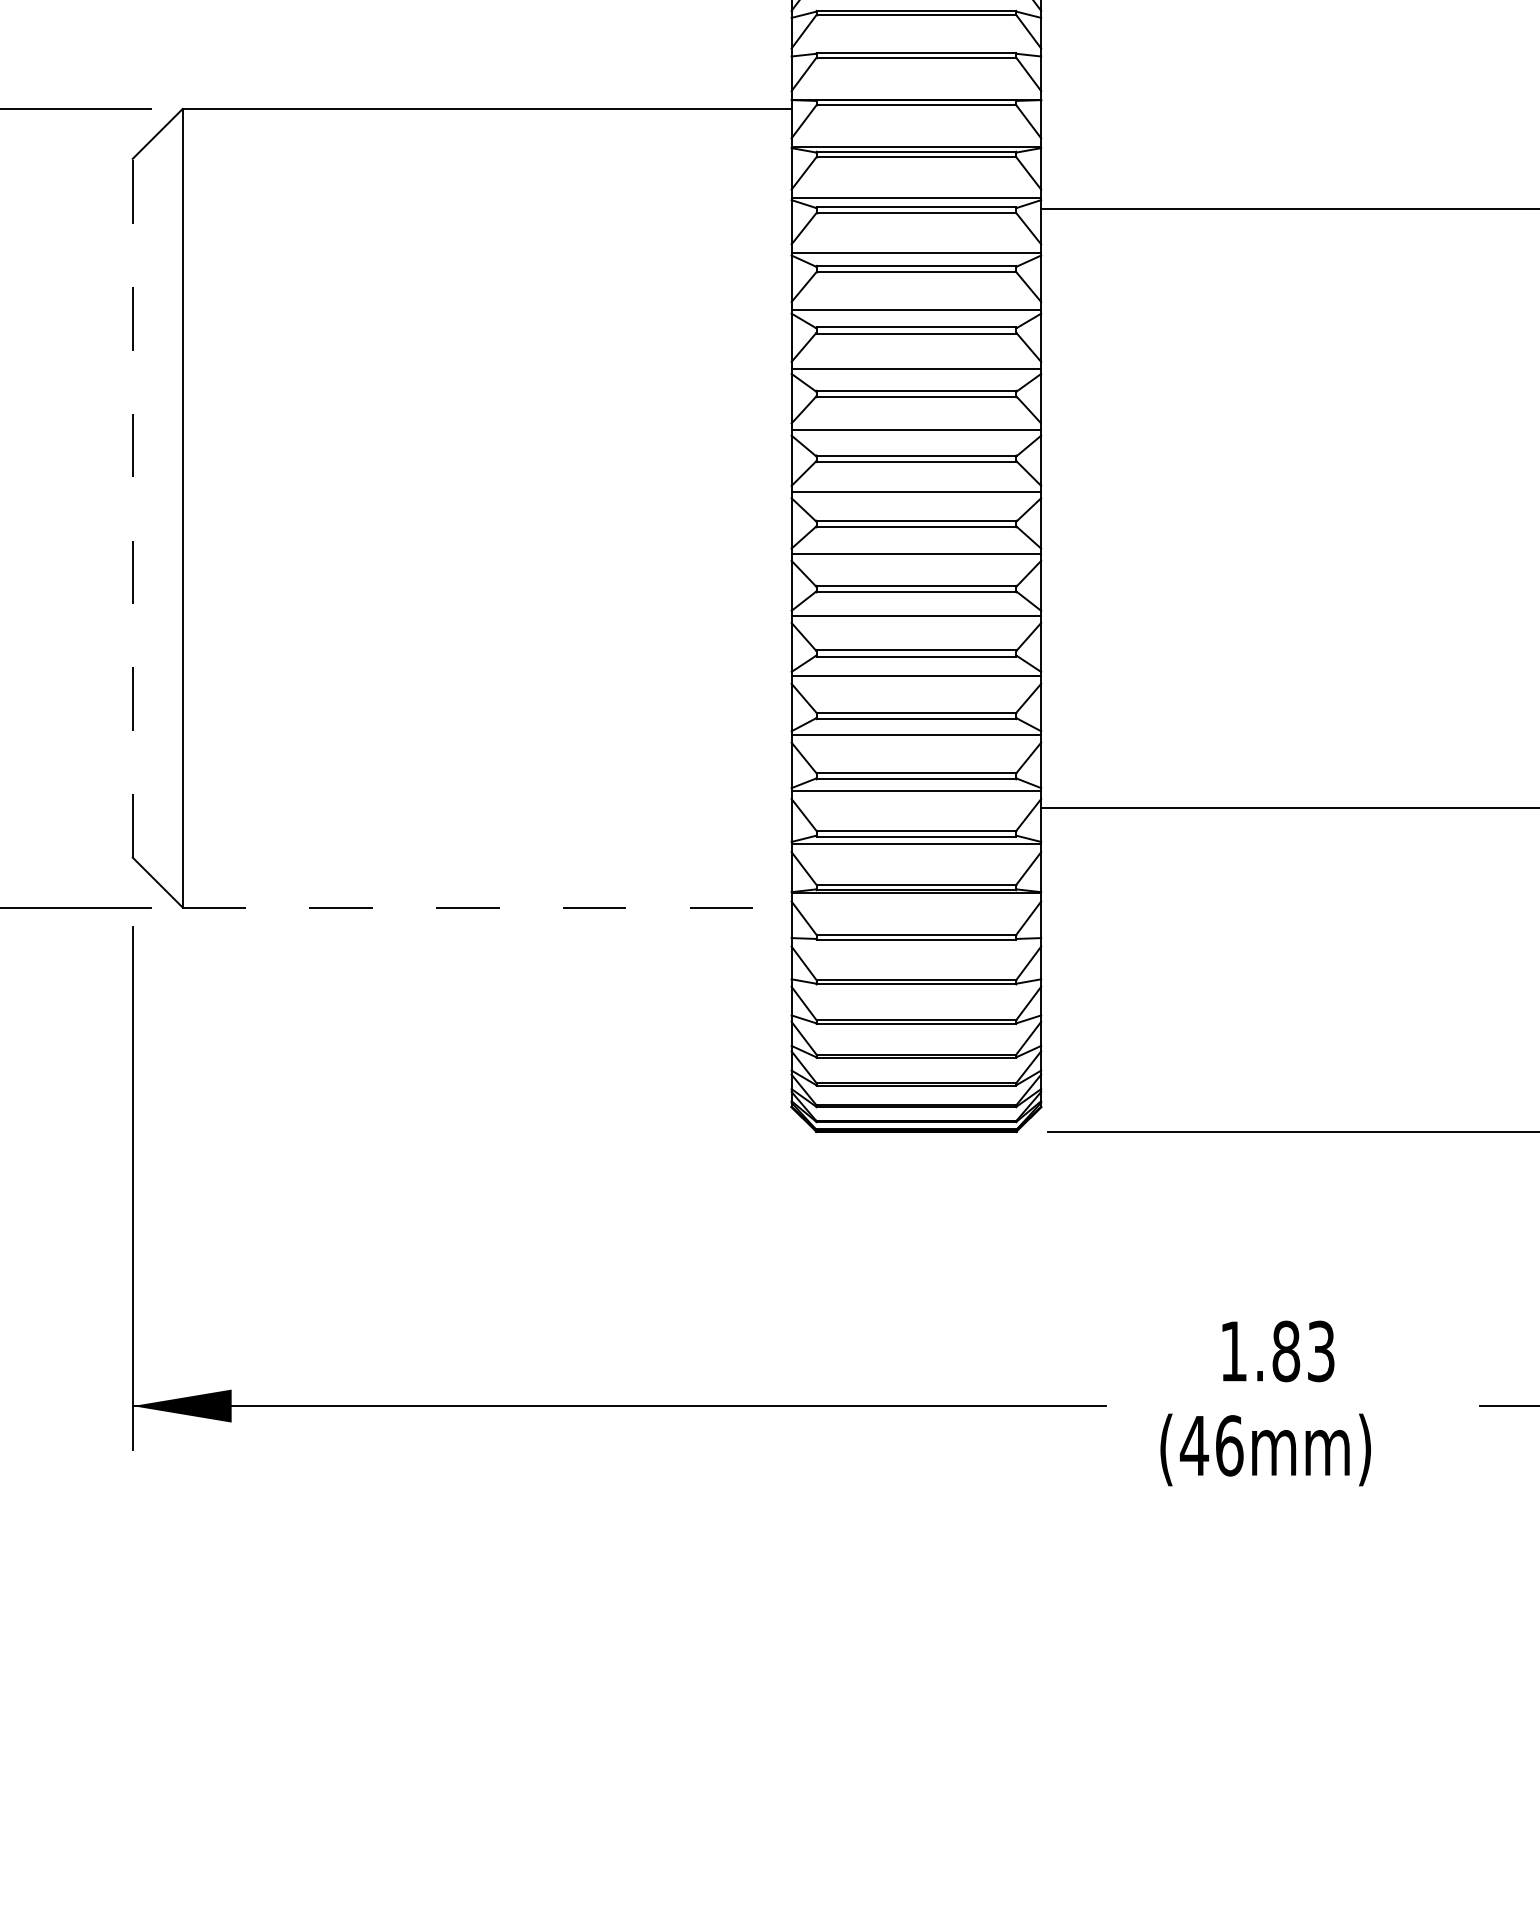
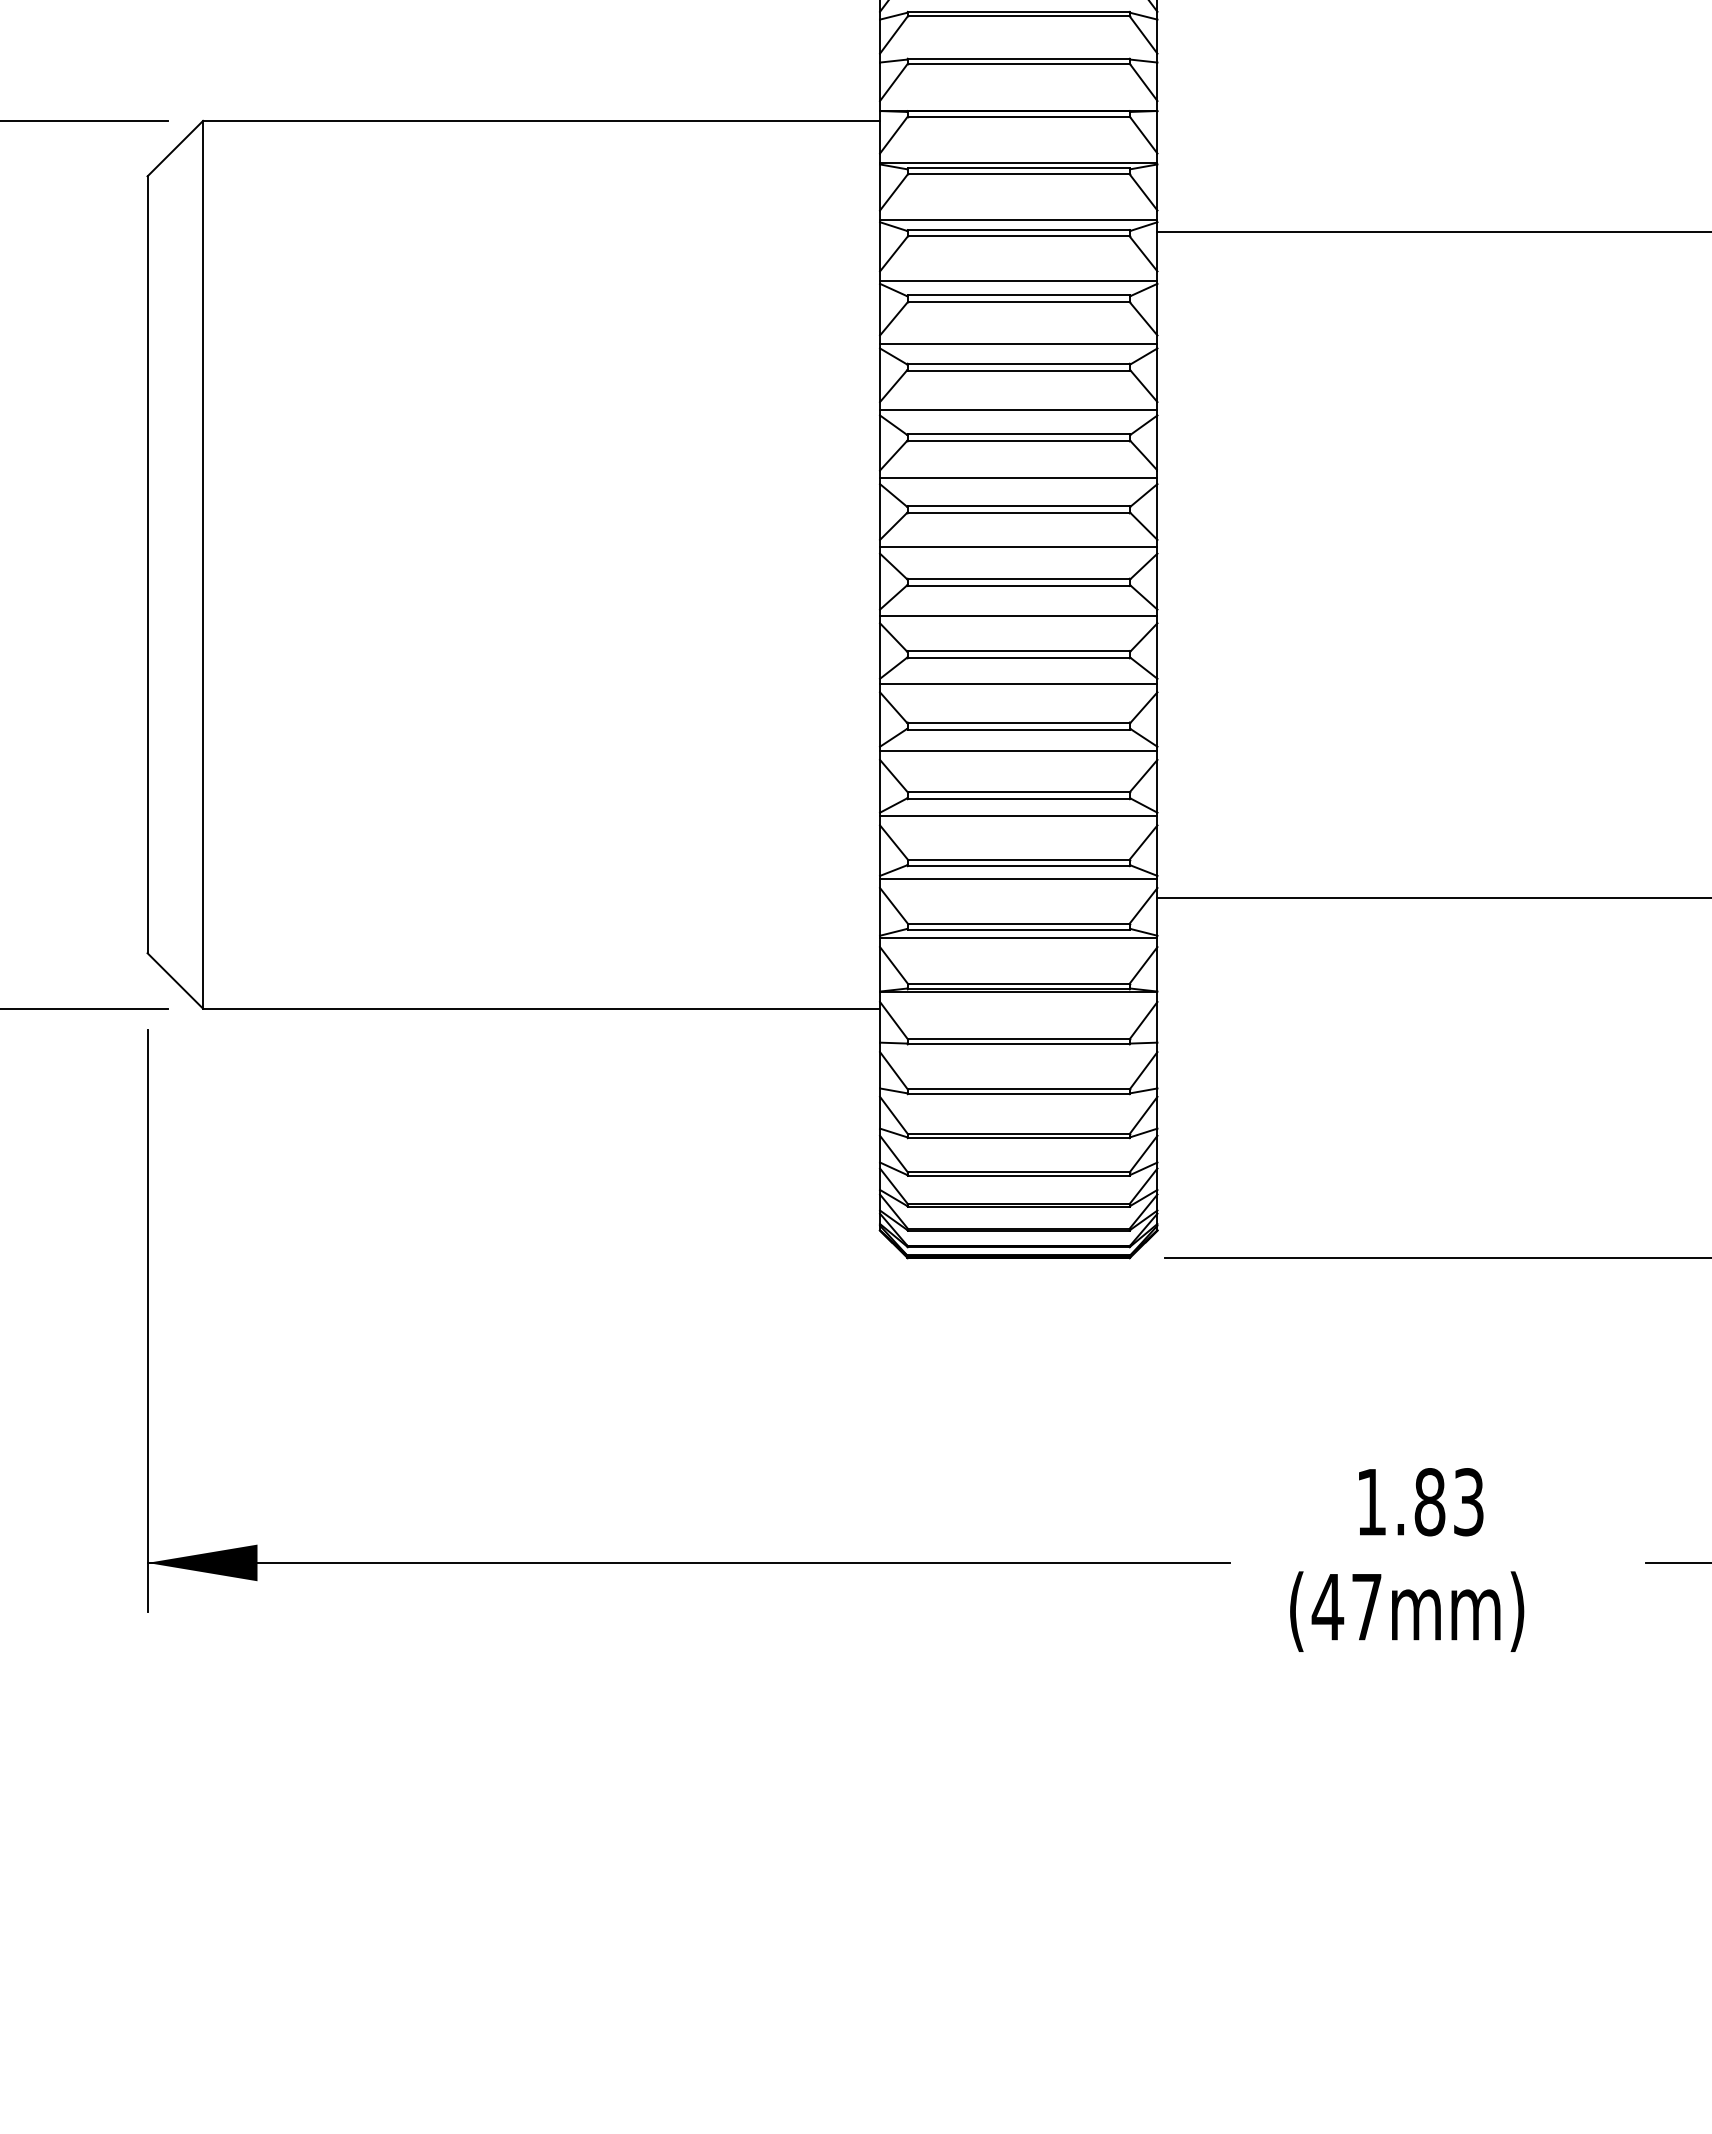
line: (132, 508) -> (147, 564), dashed -> solid
line: (488, 907) -> (542, 1008), dashed -> solid
text: (1229, 1445) -> (1366, 1606), (46mm) -> (47mm)

